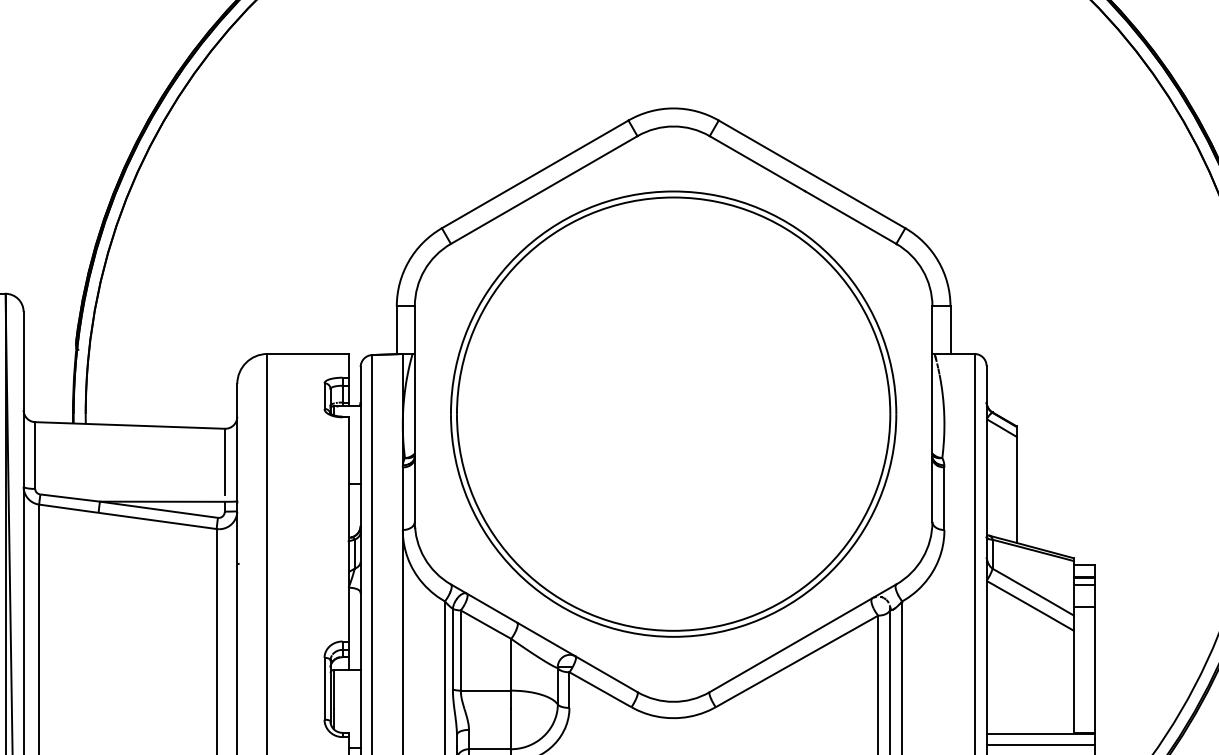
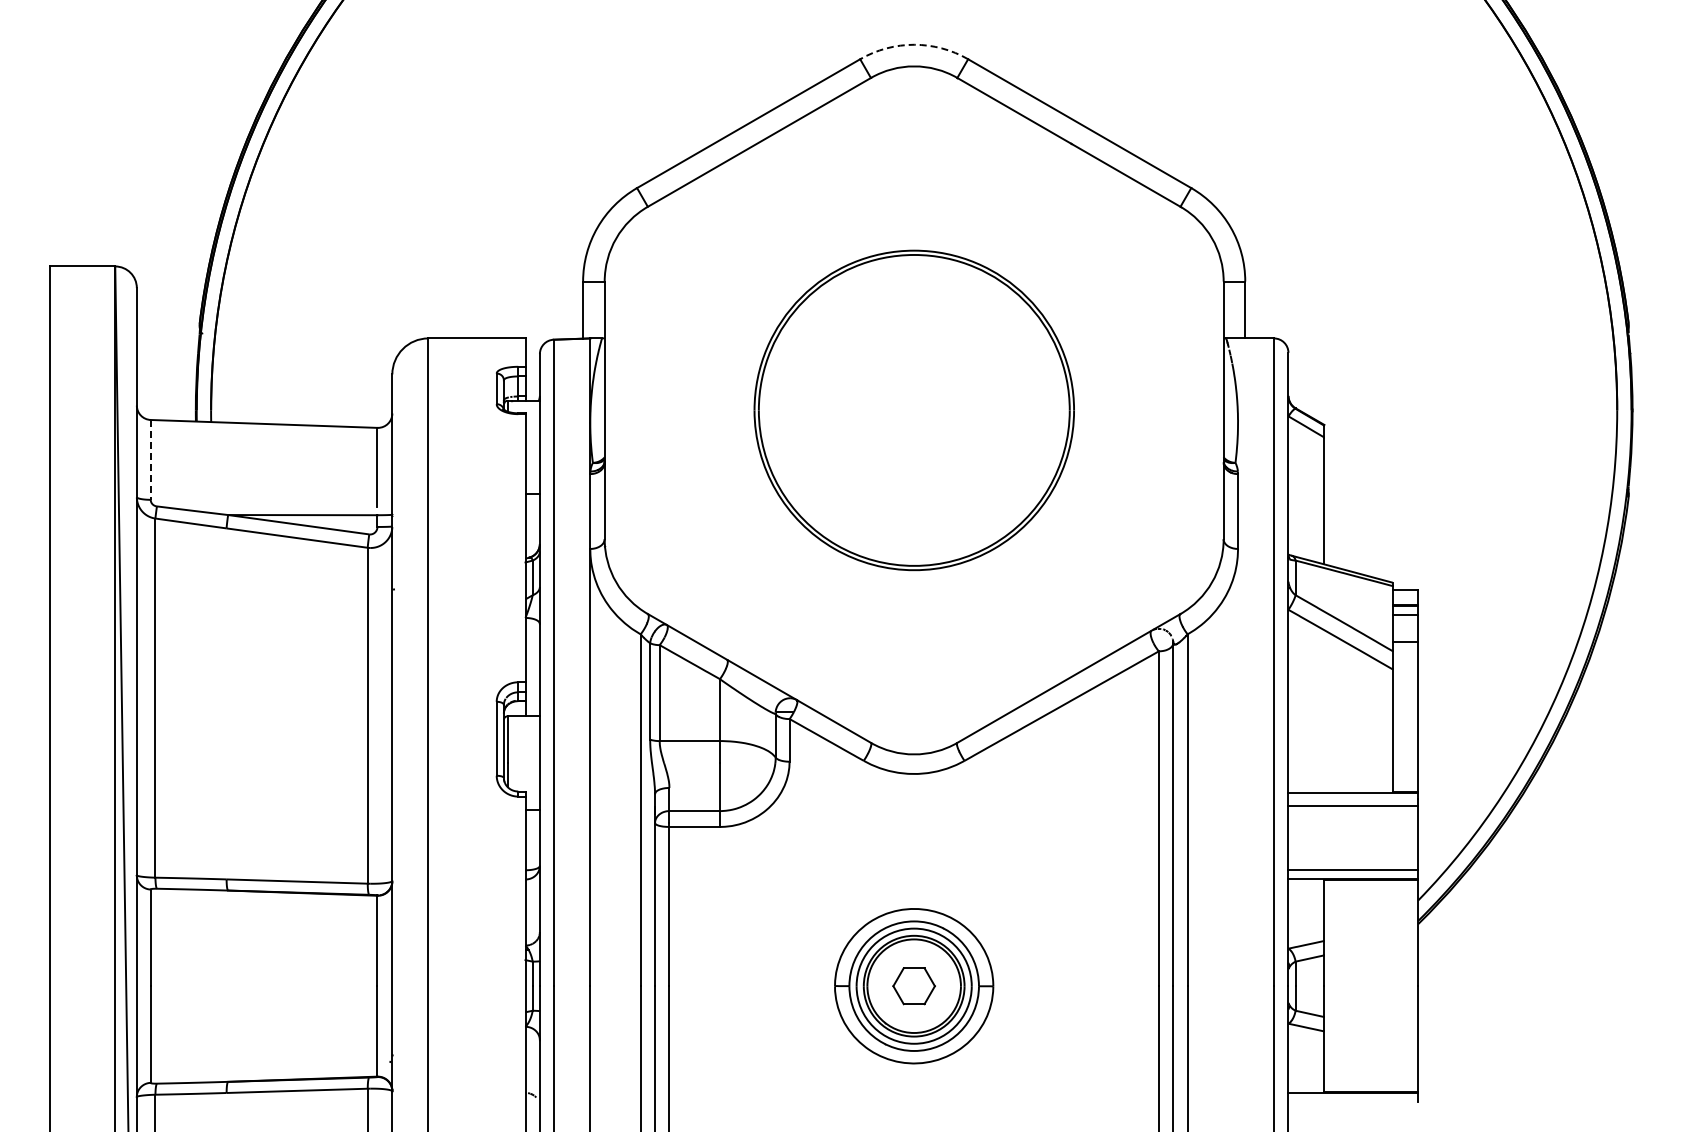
arc: (673, 108) -> (914, 44), solid -> dashed
part: (673, 414) -> (914, 410), size x0.6
line: (35, 455) -> (150, 459), solid -> dashed

